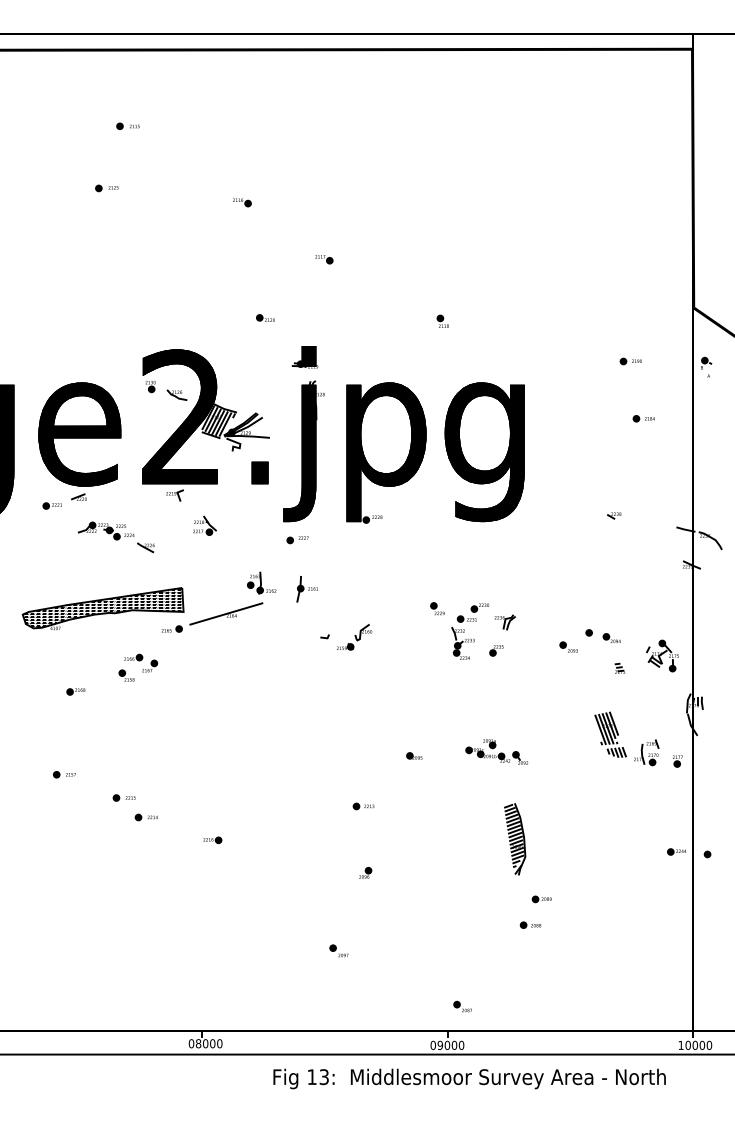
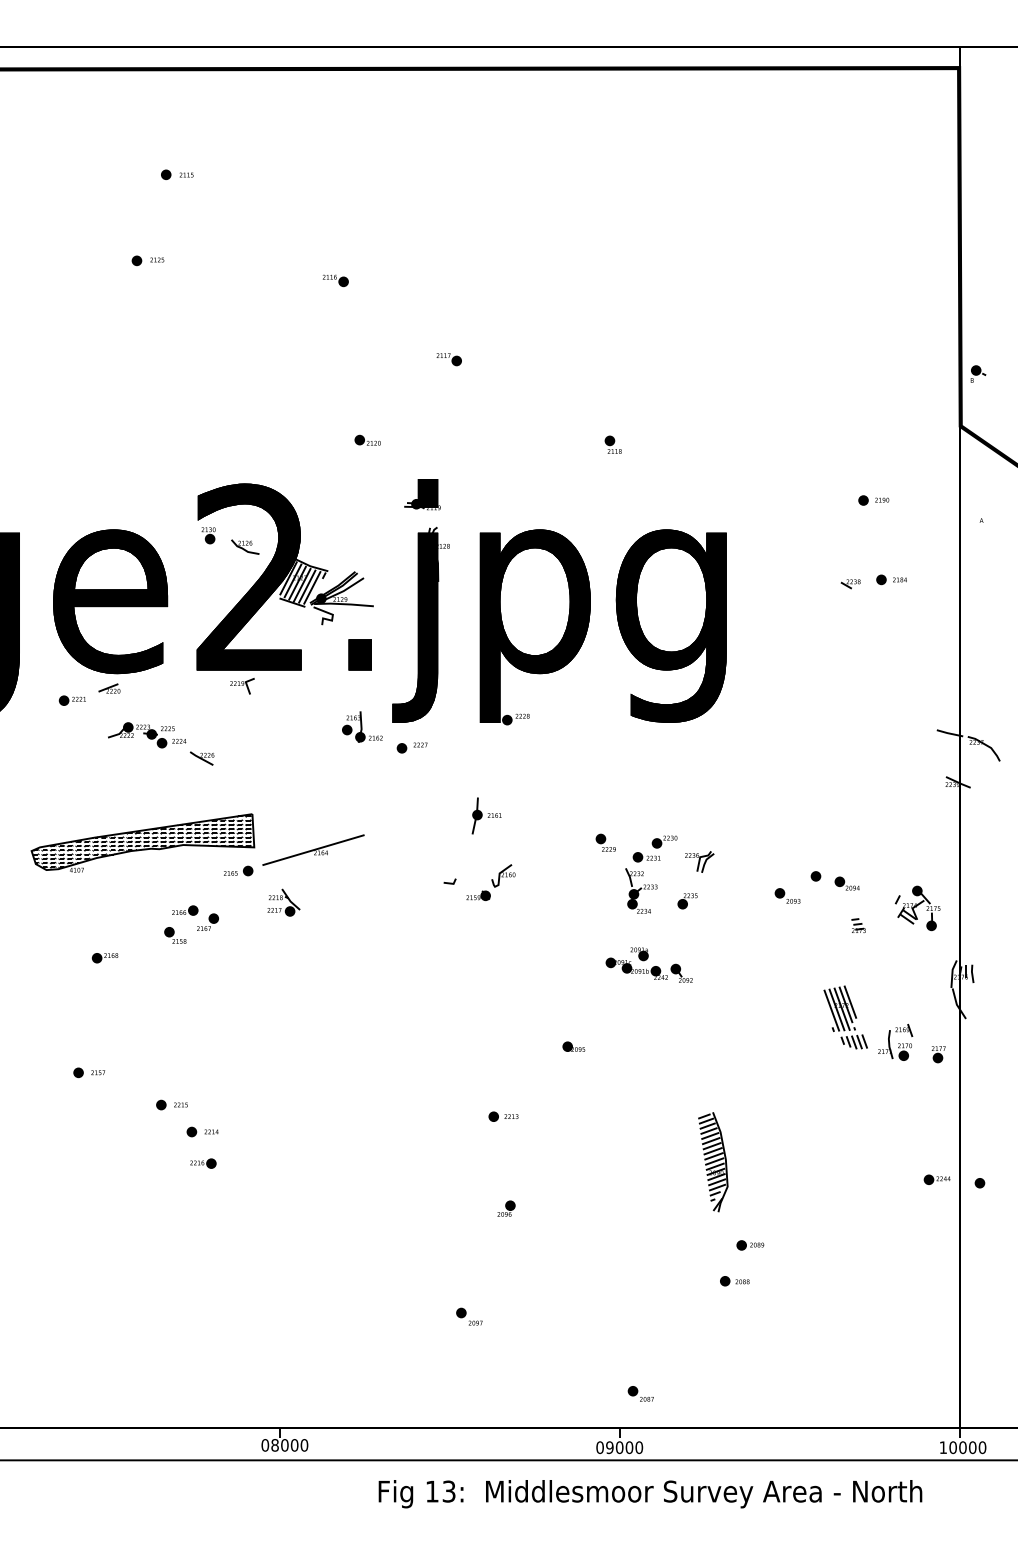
part: (706, 362) -> (978, 373), moved
part: (614, 515) -> (851, 583), moved
part: (204, 525) -> (283, 902), moved
part: (261, 582) -> (362, 726), moved
part: (306, 589) -> (485, 816), moved
part: (496, 751) -> (648, 964), moved
text: (212, 840) -> (202, 1163), moved

